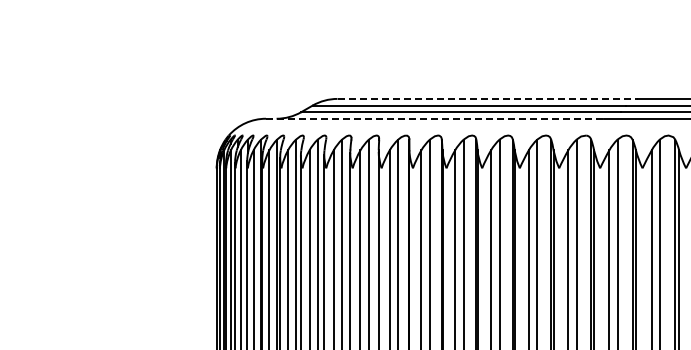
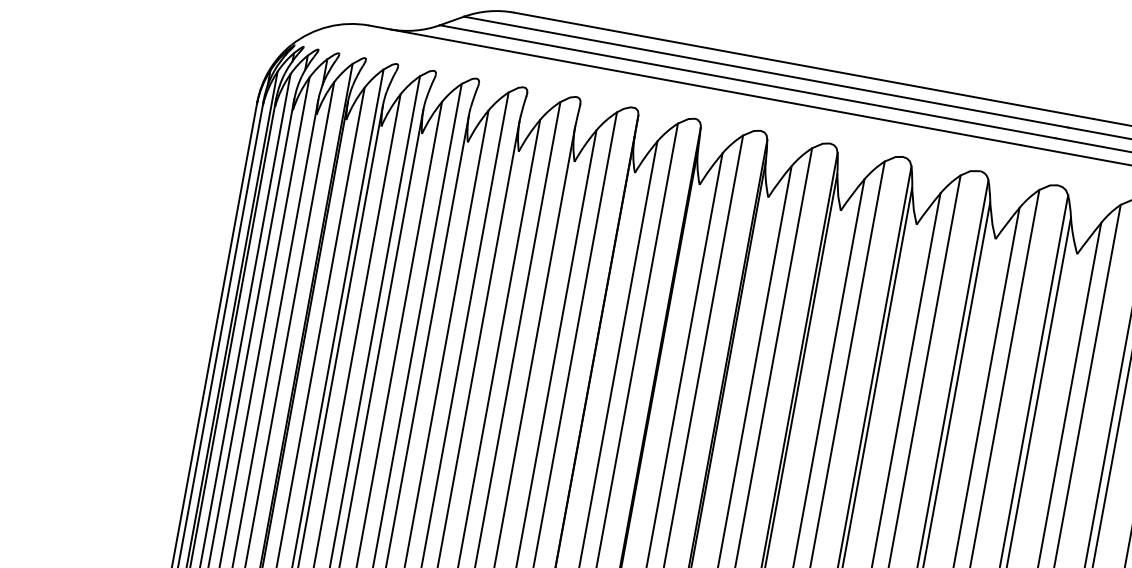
line: (488, 98) -> (805, 65), dashed -> solid
line: (435, 118) -> (696, 85), dashed -> solid

